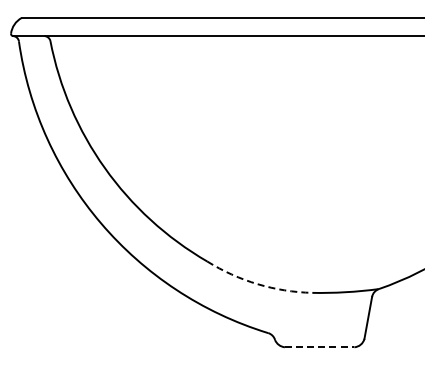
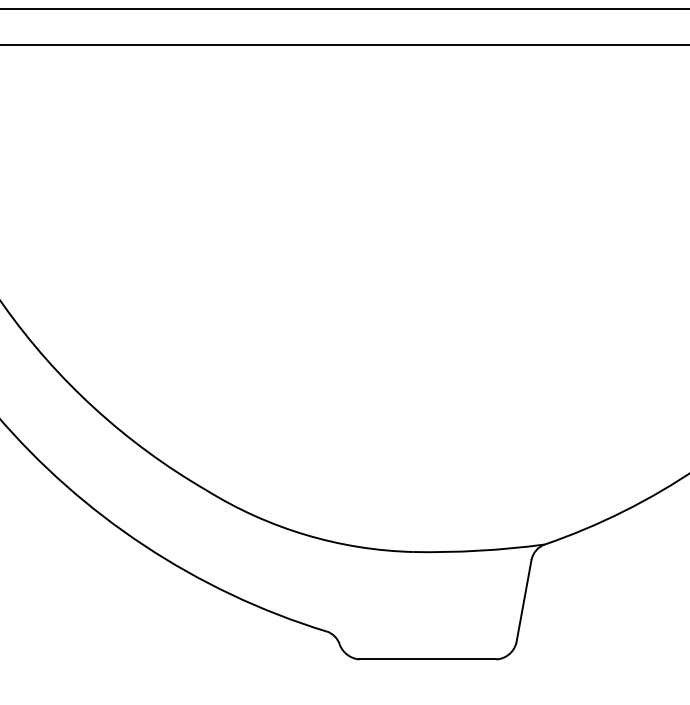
arc: (257, 284) -> (305, 535), dashed -> solid
line: (319, 347) -> (427, 659), dashed -> solid

